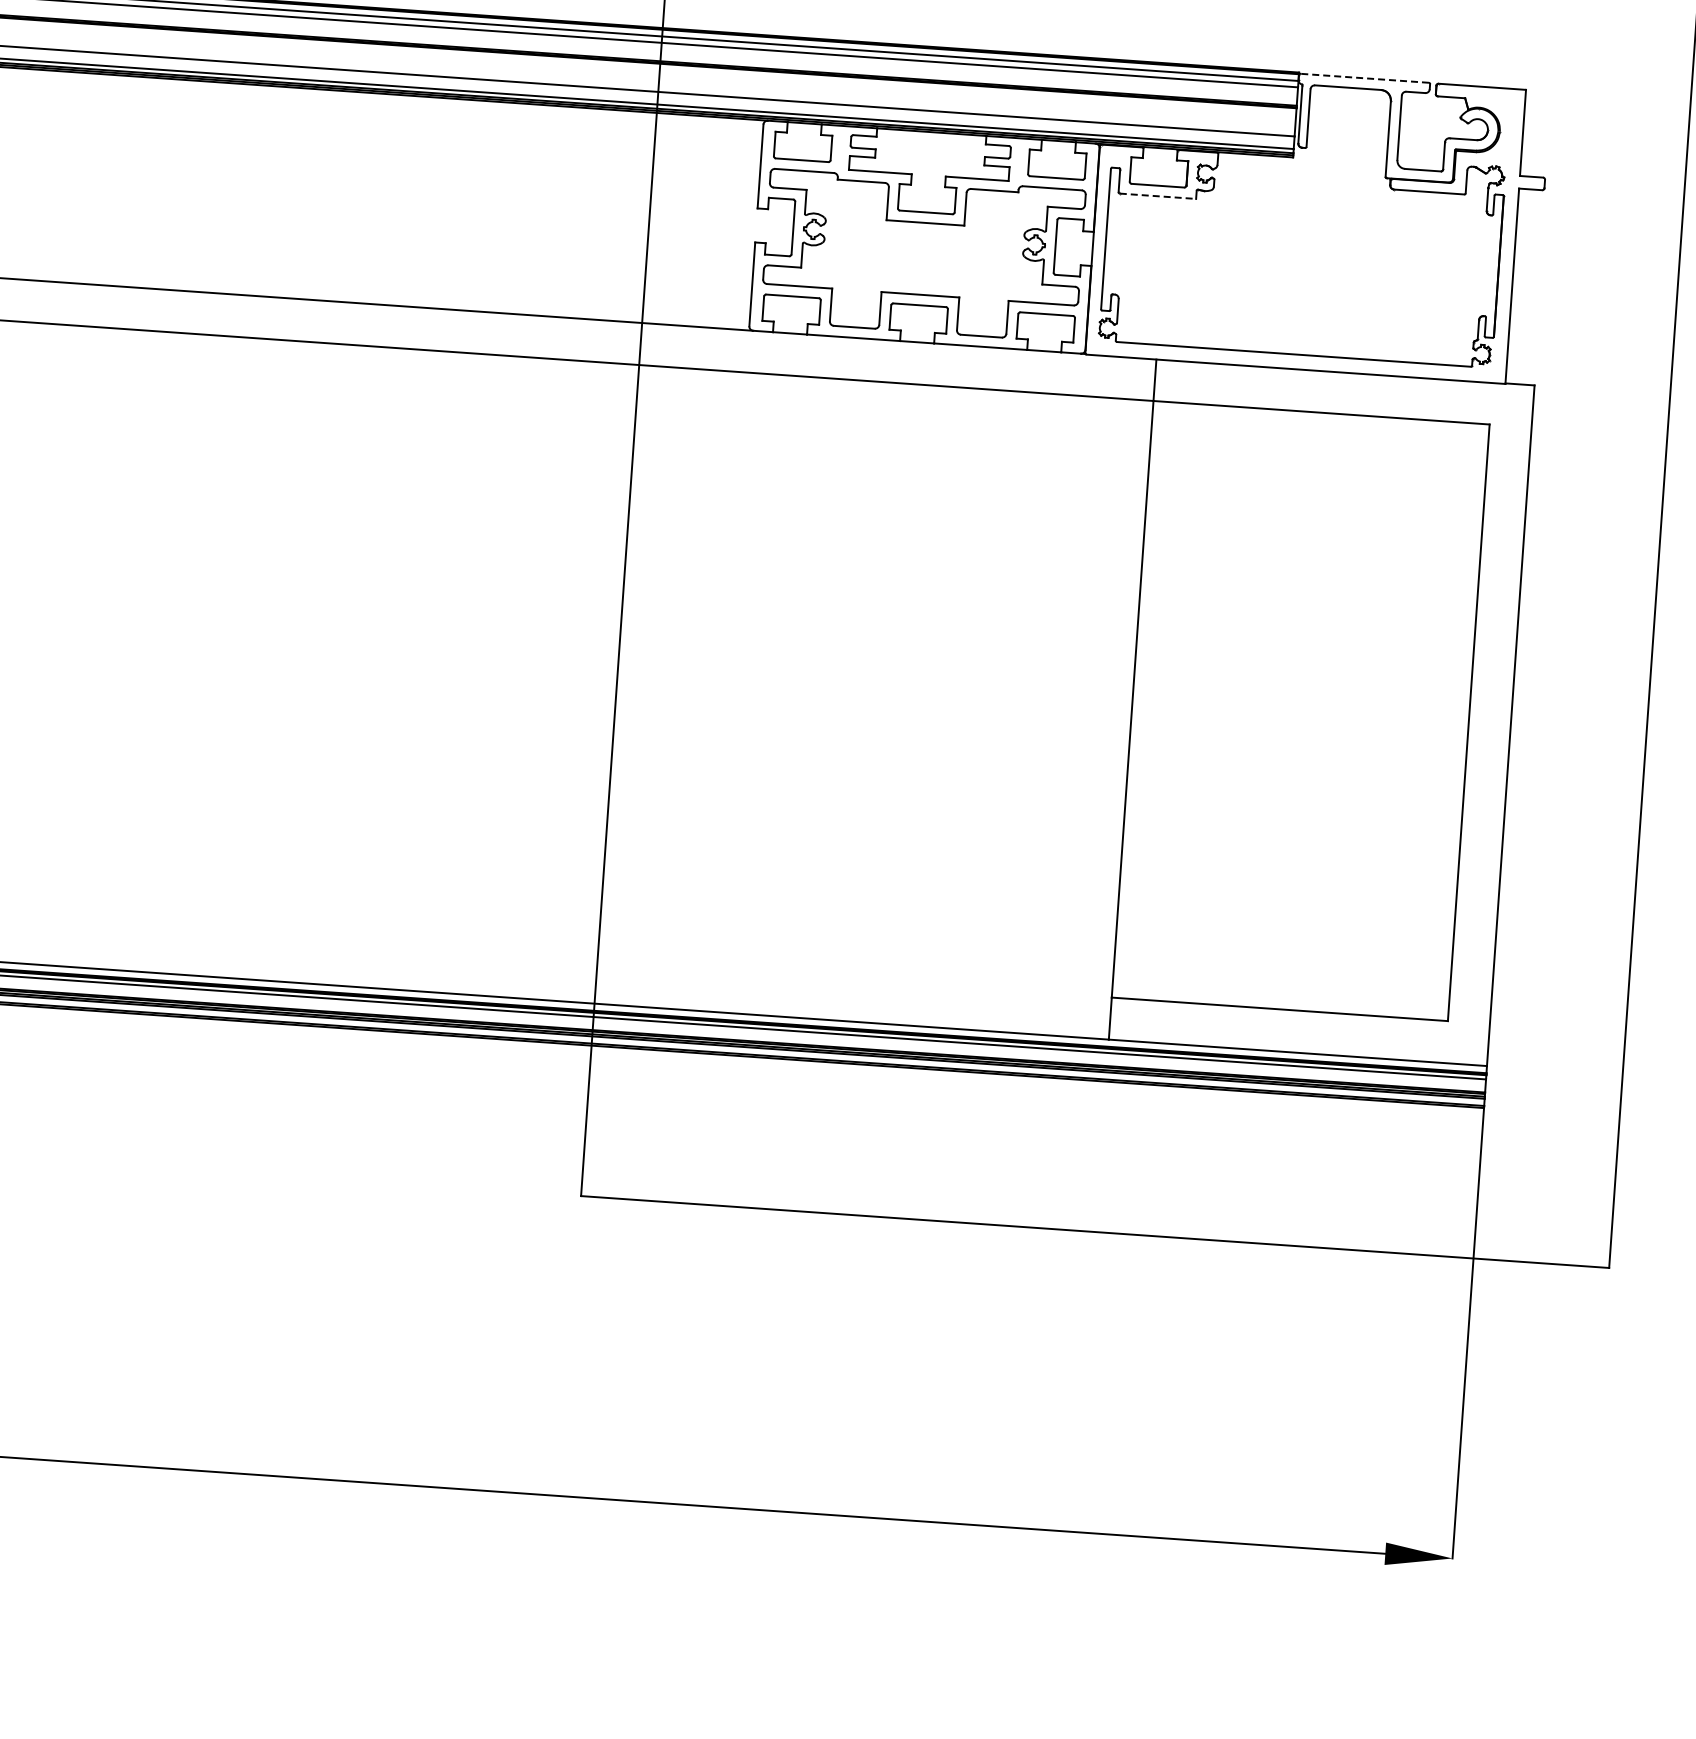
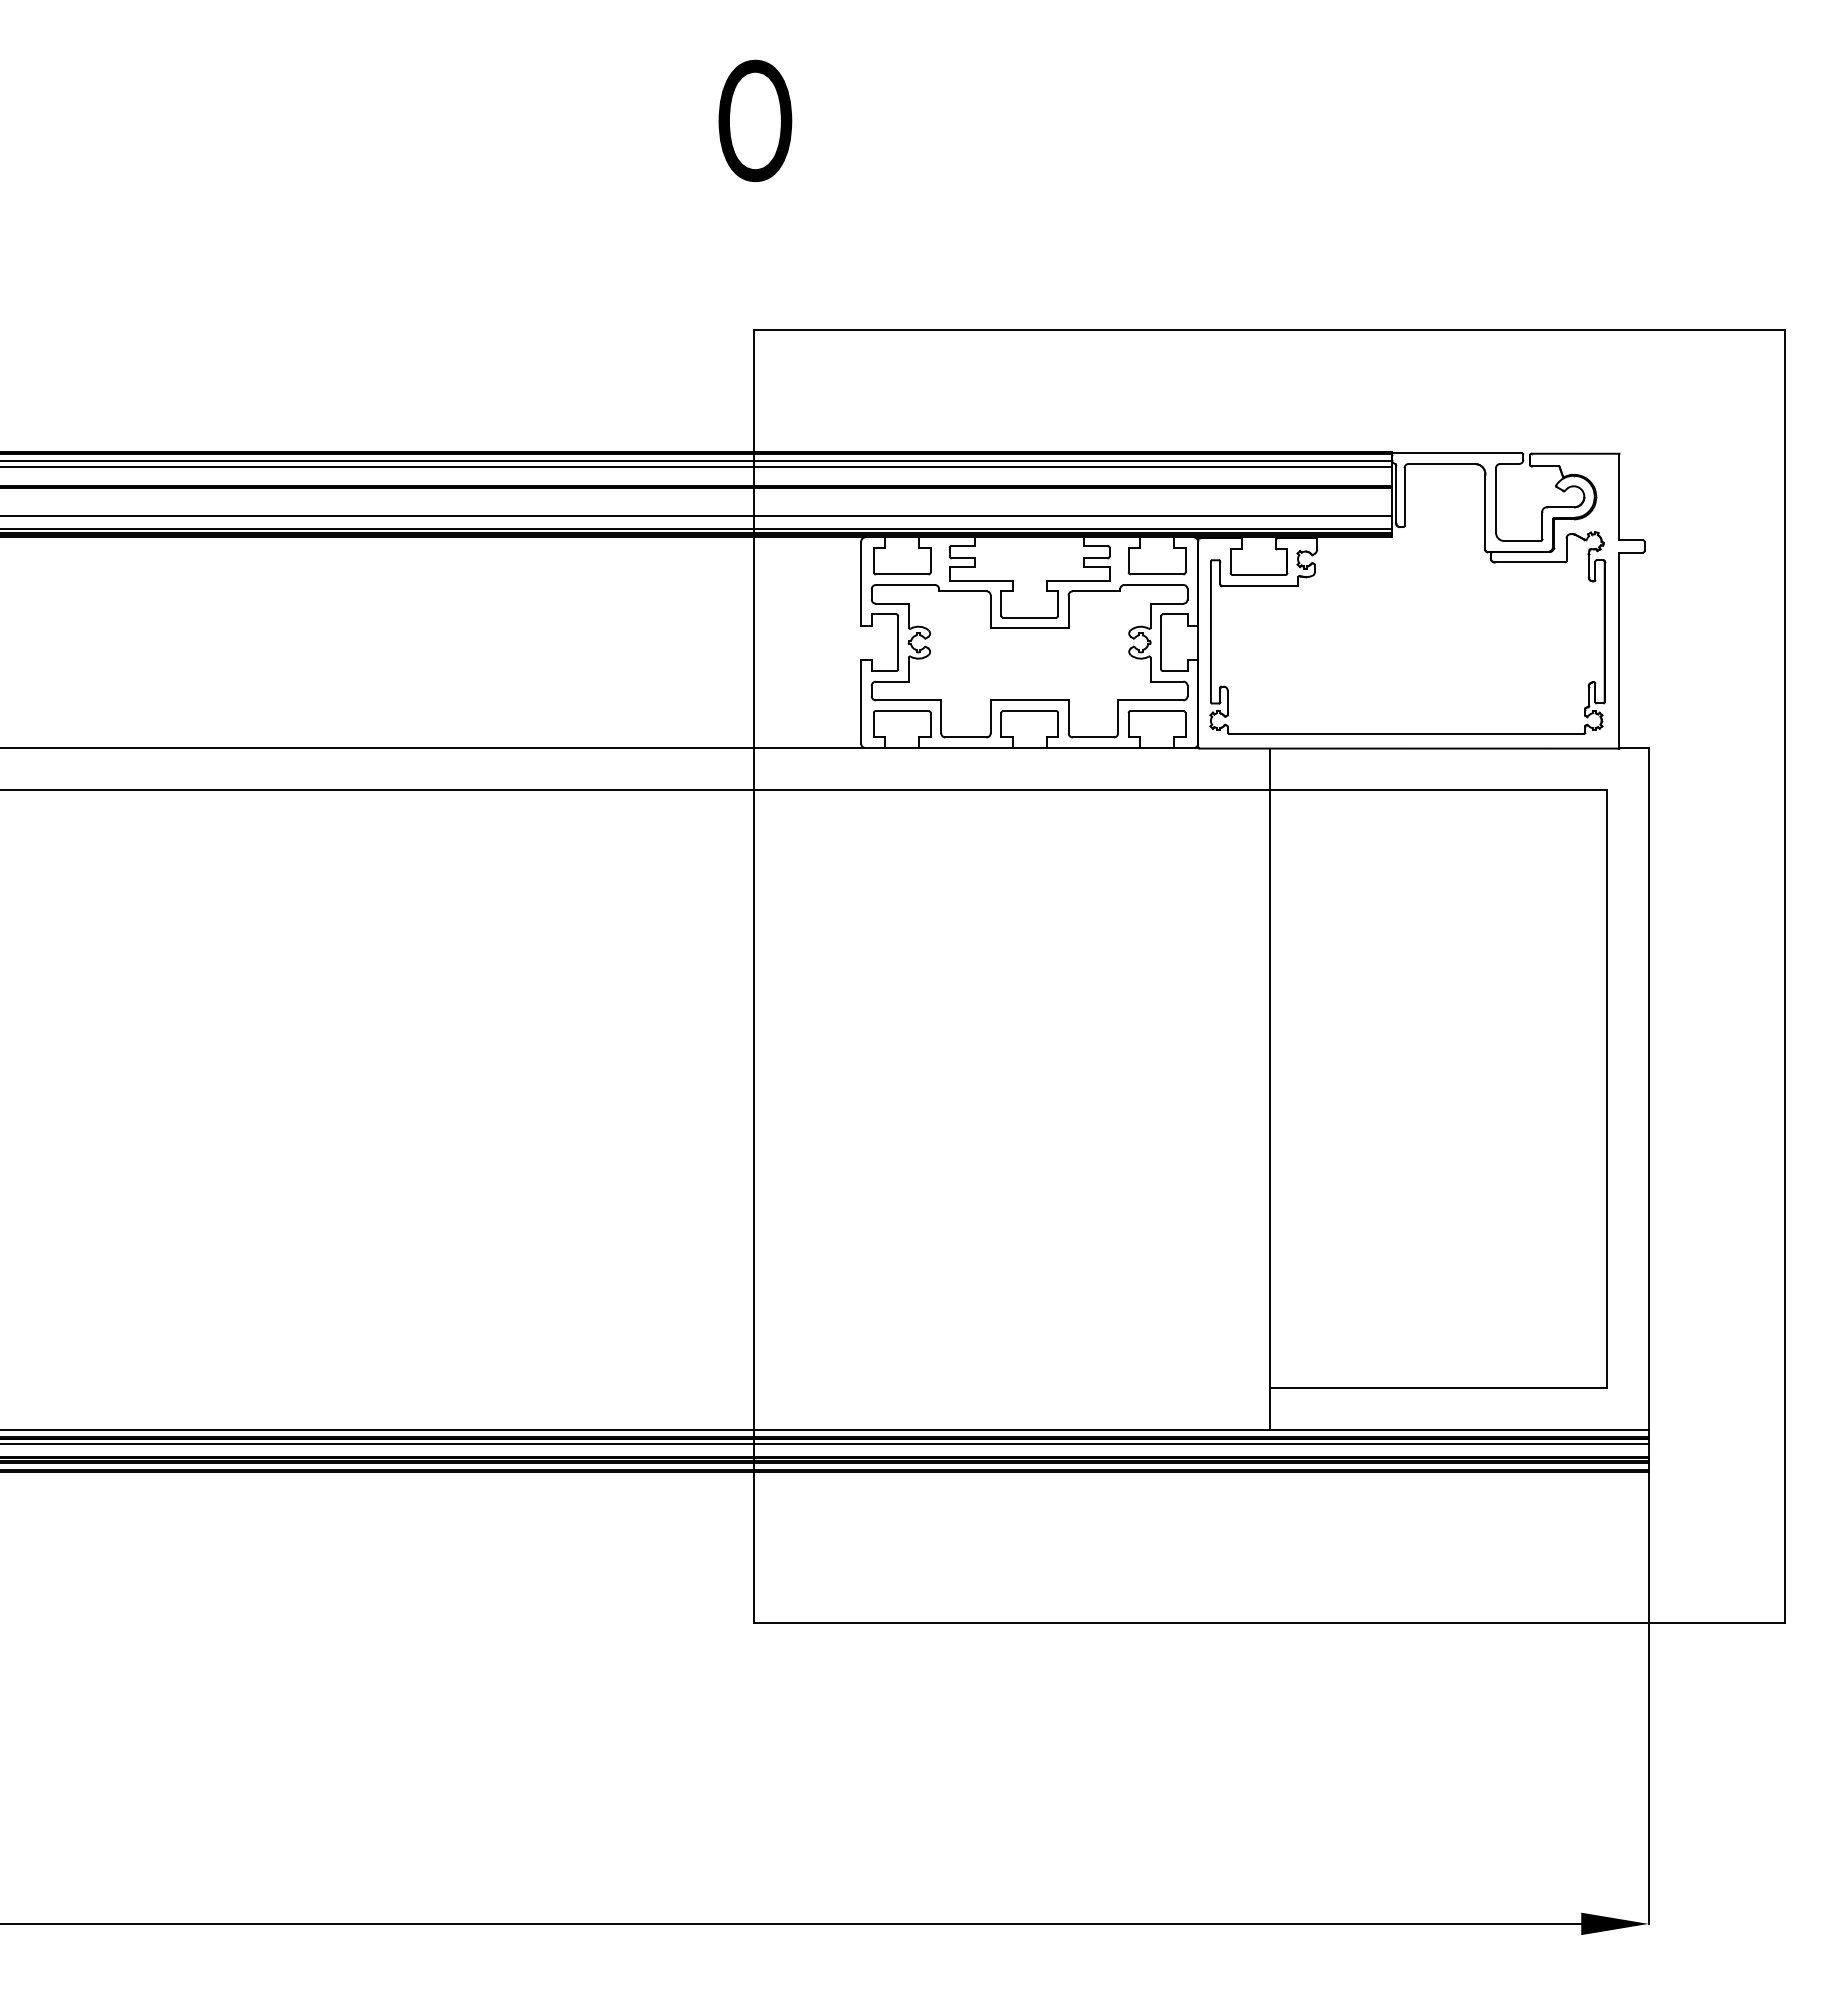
line: (1364, 78) -> (1457, 453), dashed -> solid
line: (1158, 196) -> (1260, 585), dashed -> solid

